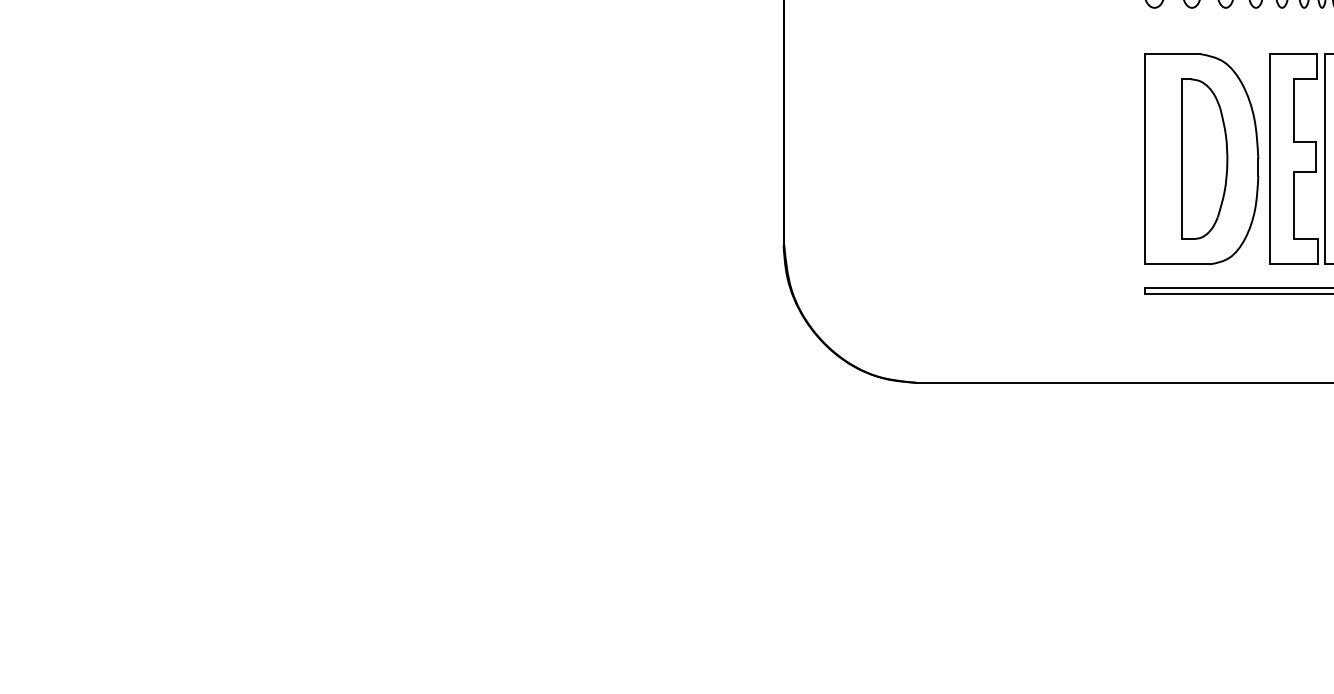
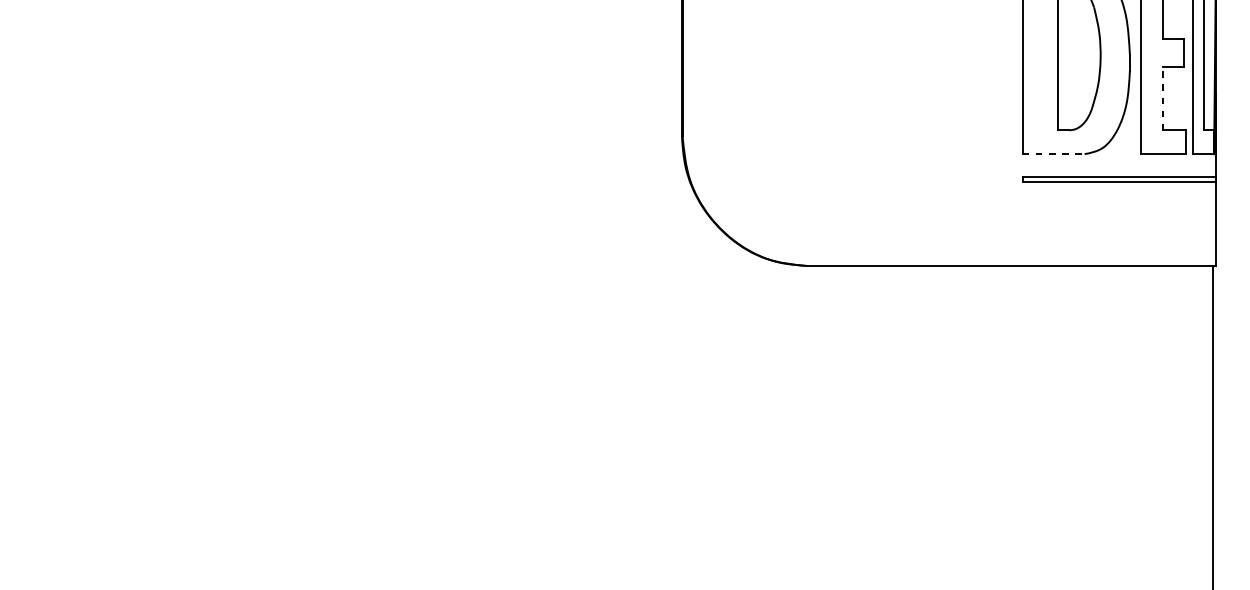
line: (1293, 205) -> (1163, 98), solid -> dashed
line: (1177, 264) -> (1053, 154), solid -> dashed

